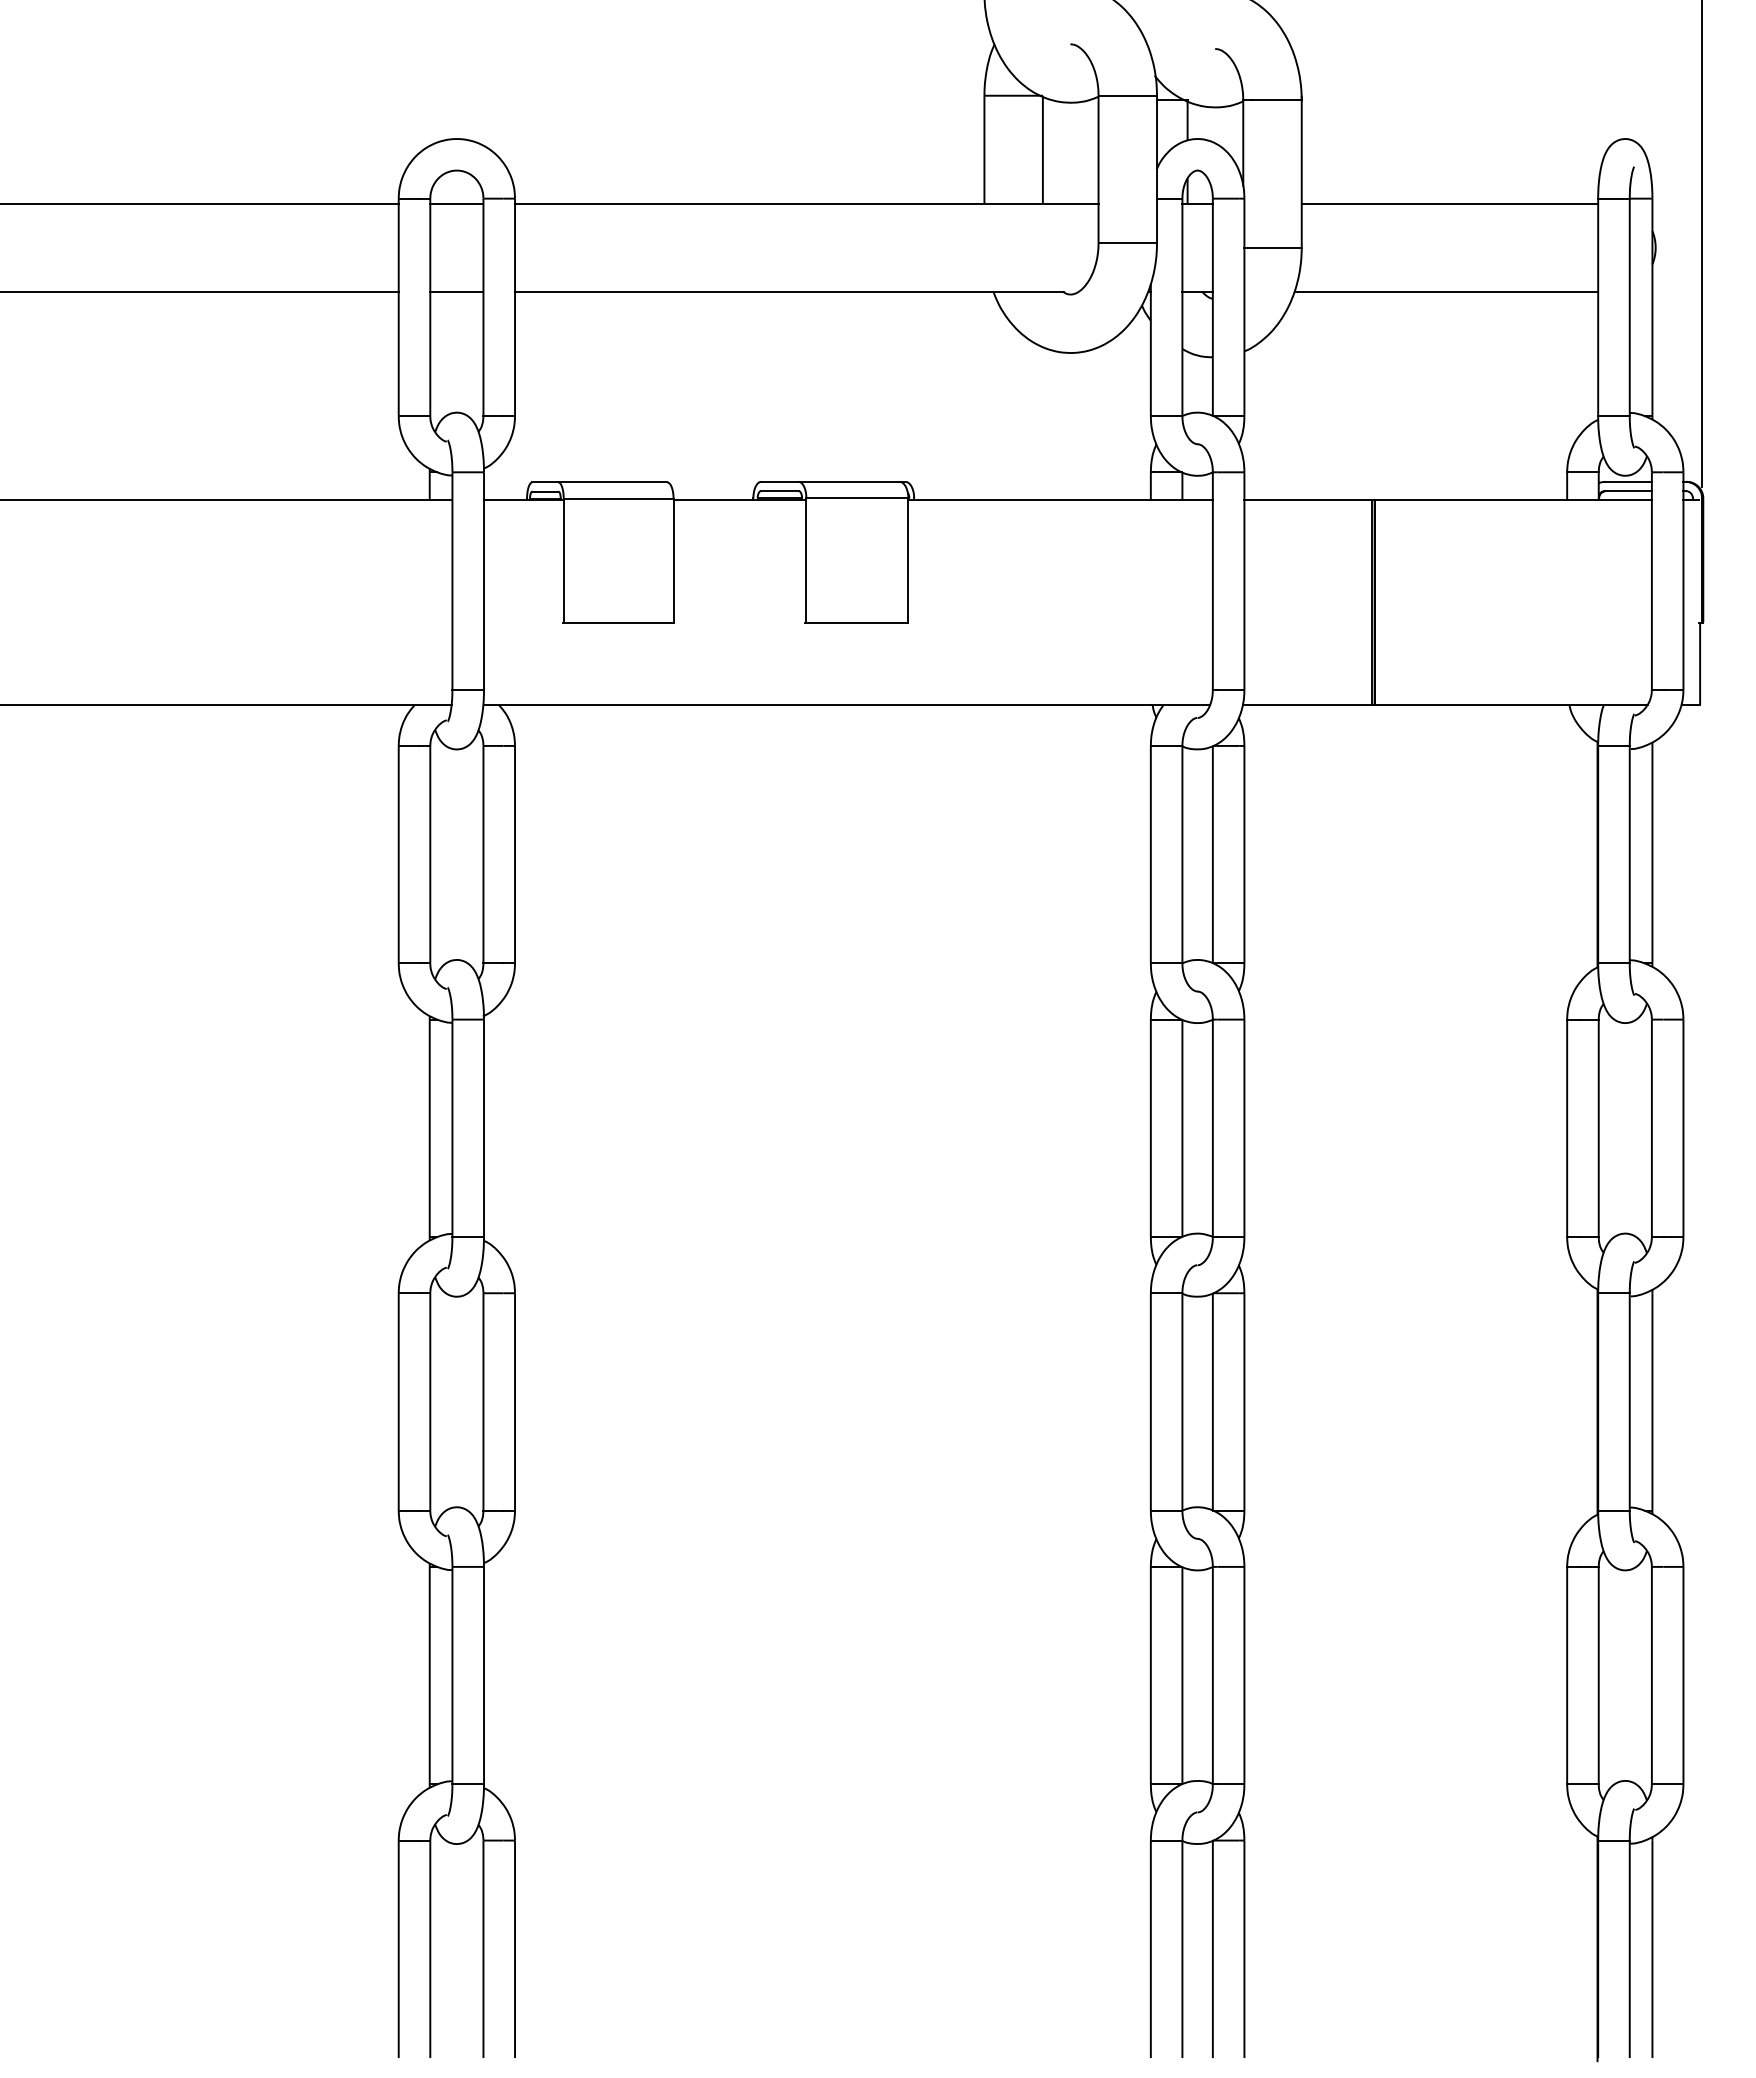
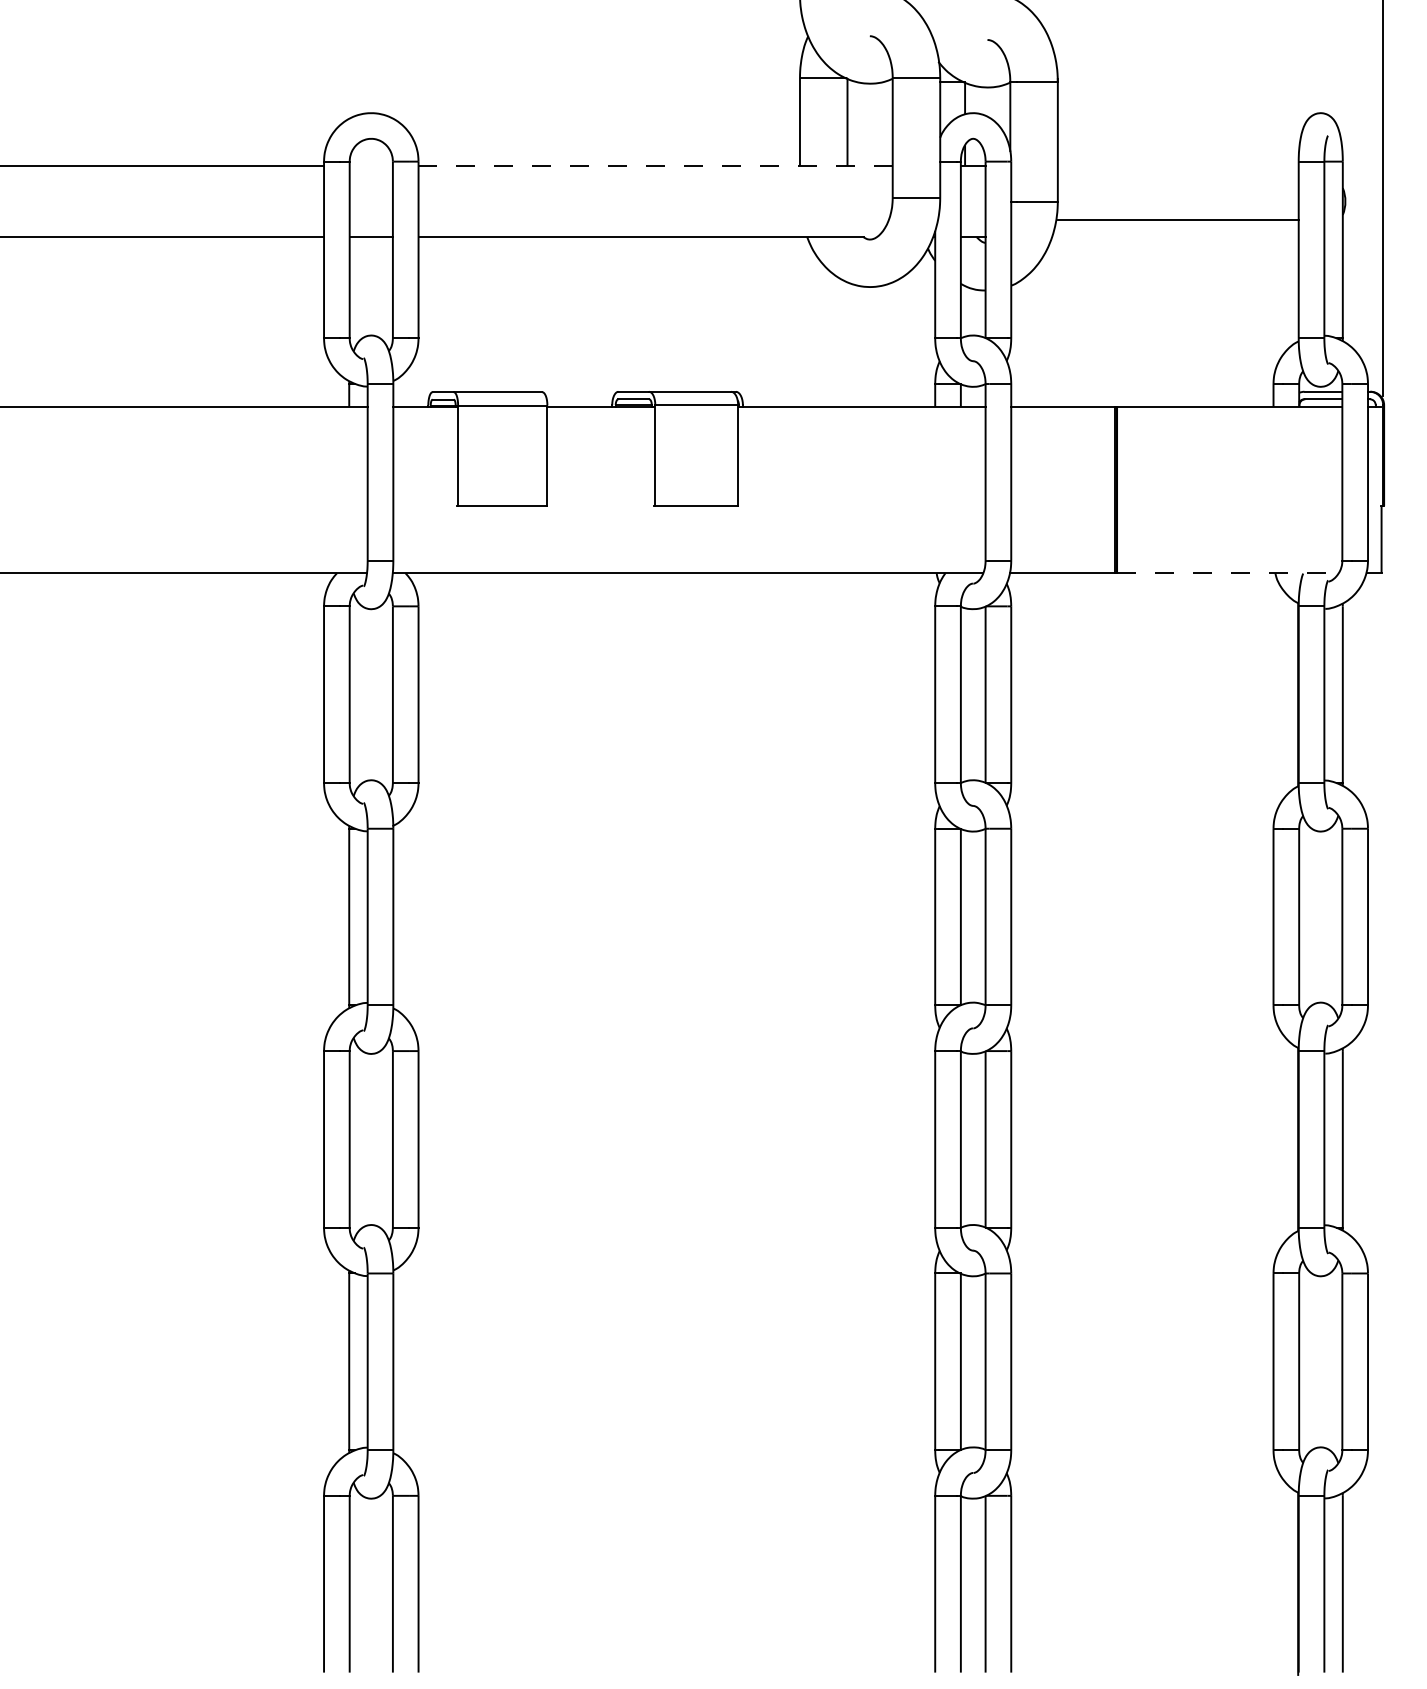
line: (456, 203) -> (370, 165), removed
line: (806, 203) -> (655, 165), solid -> dashed
line: (1449, 203) -> (1177, 220), moved
line: (1446, 291) -> (1175, 237), removed
line: (1511, 705) -> (1228, 573), solid -> dashed

